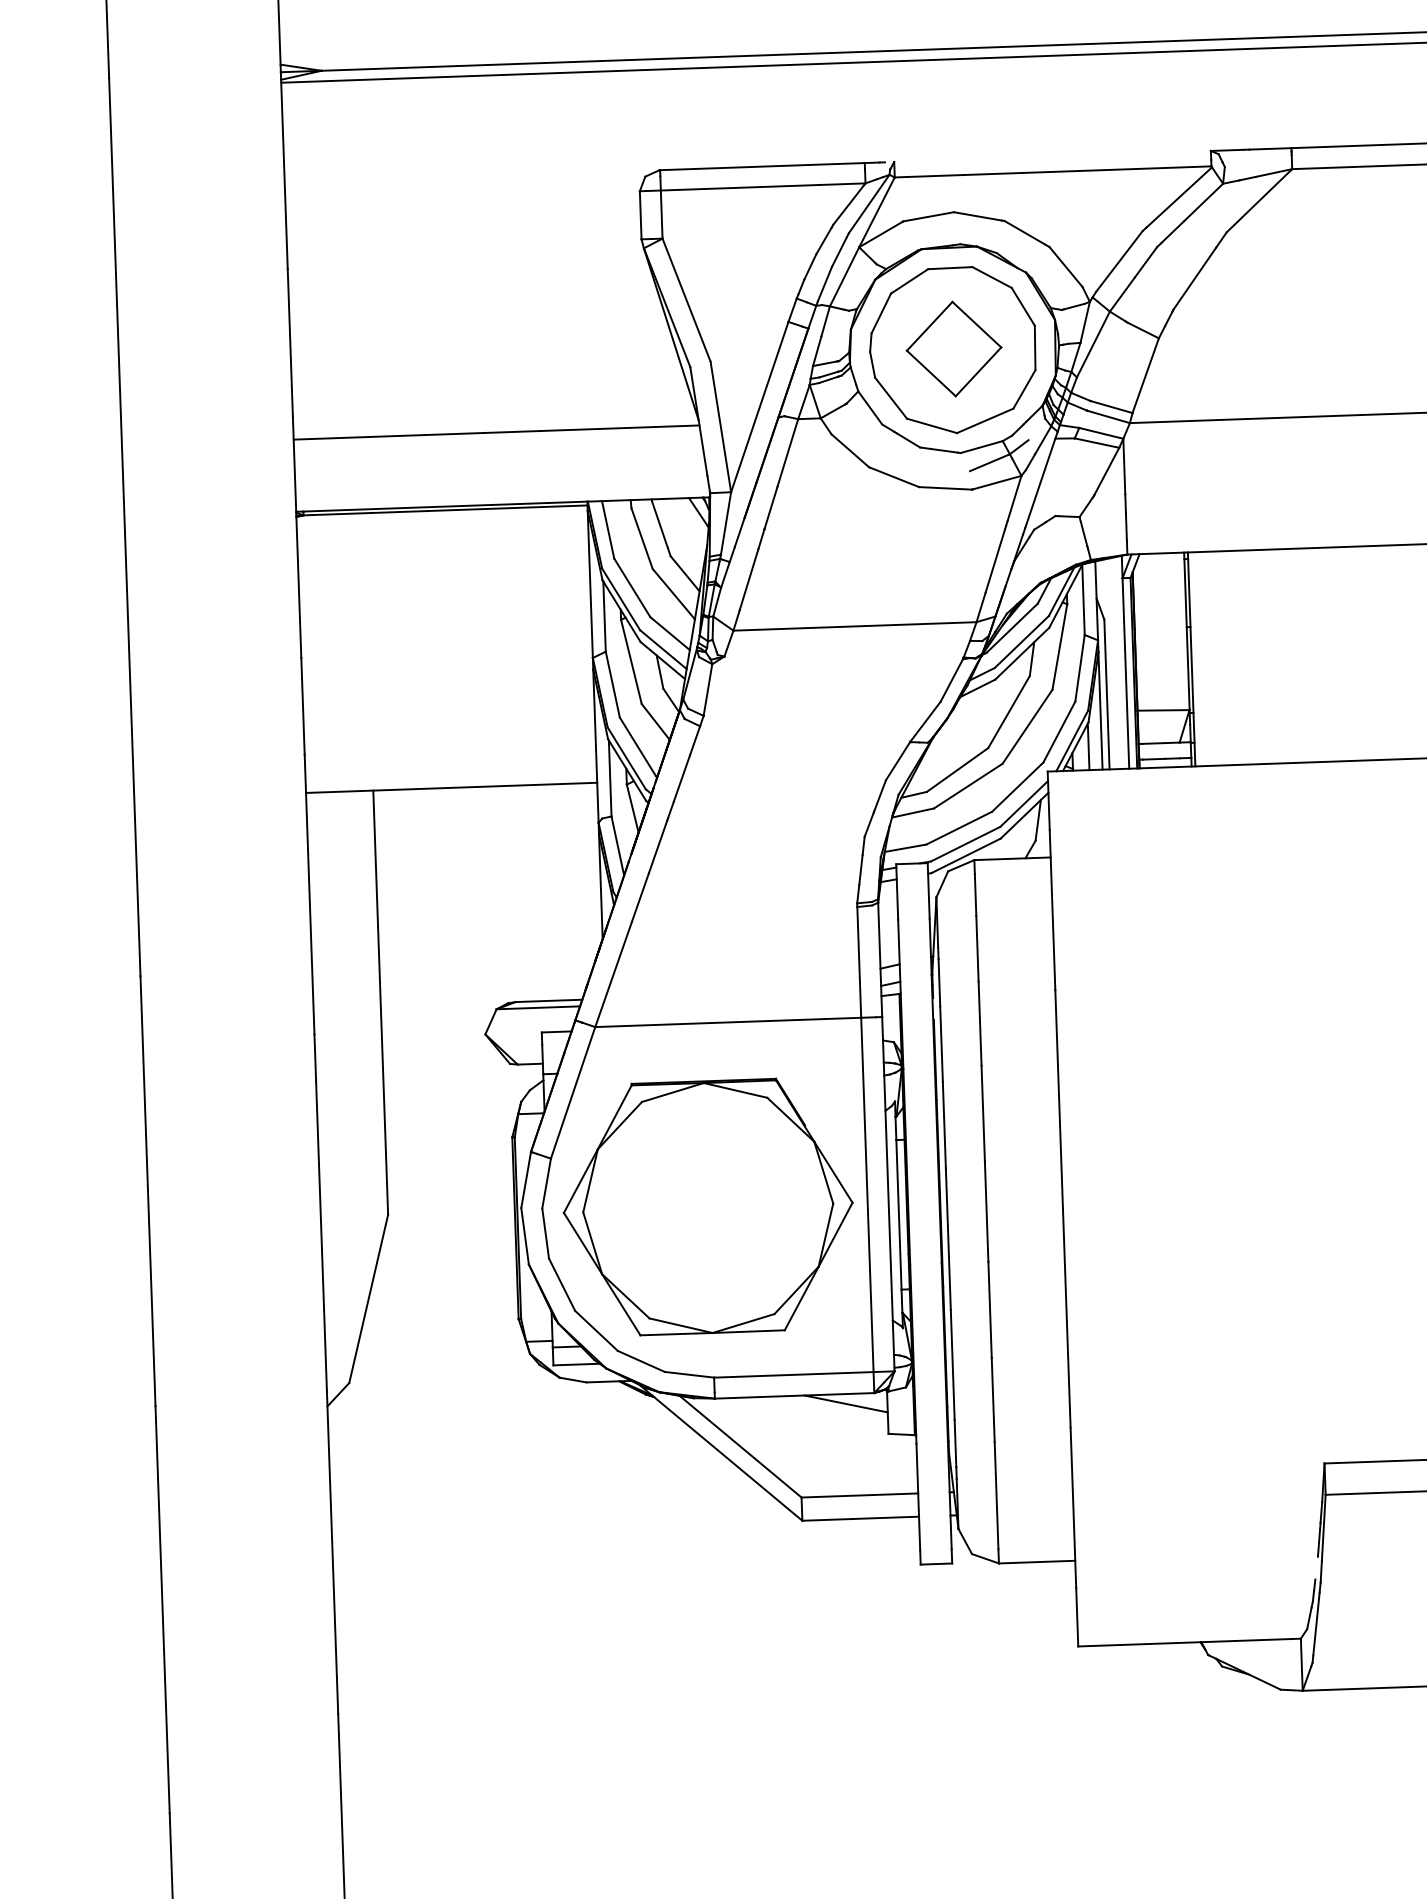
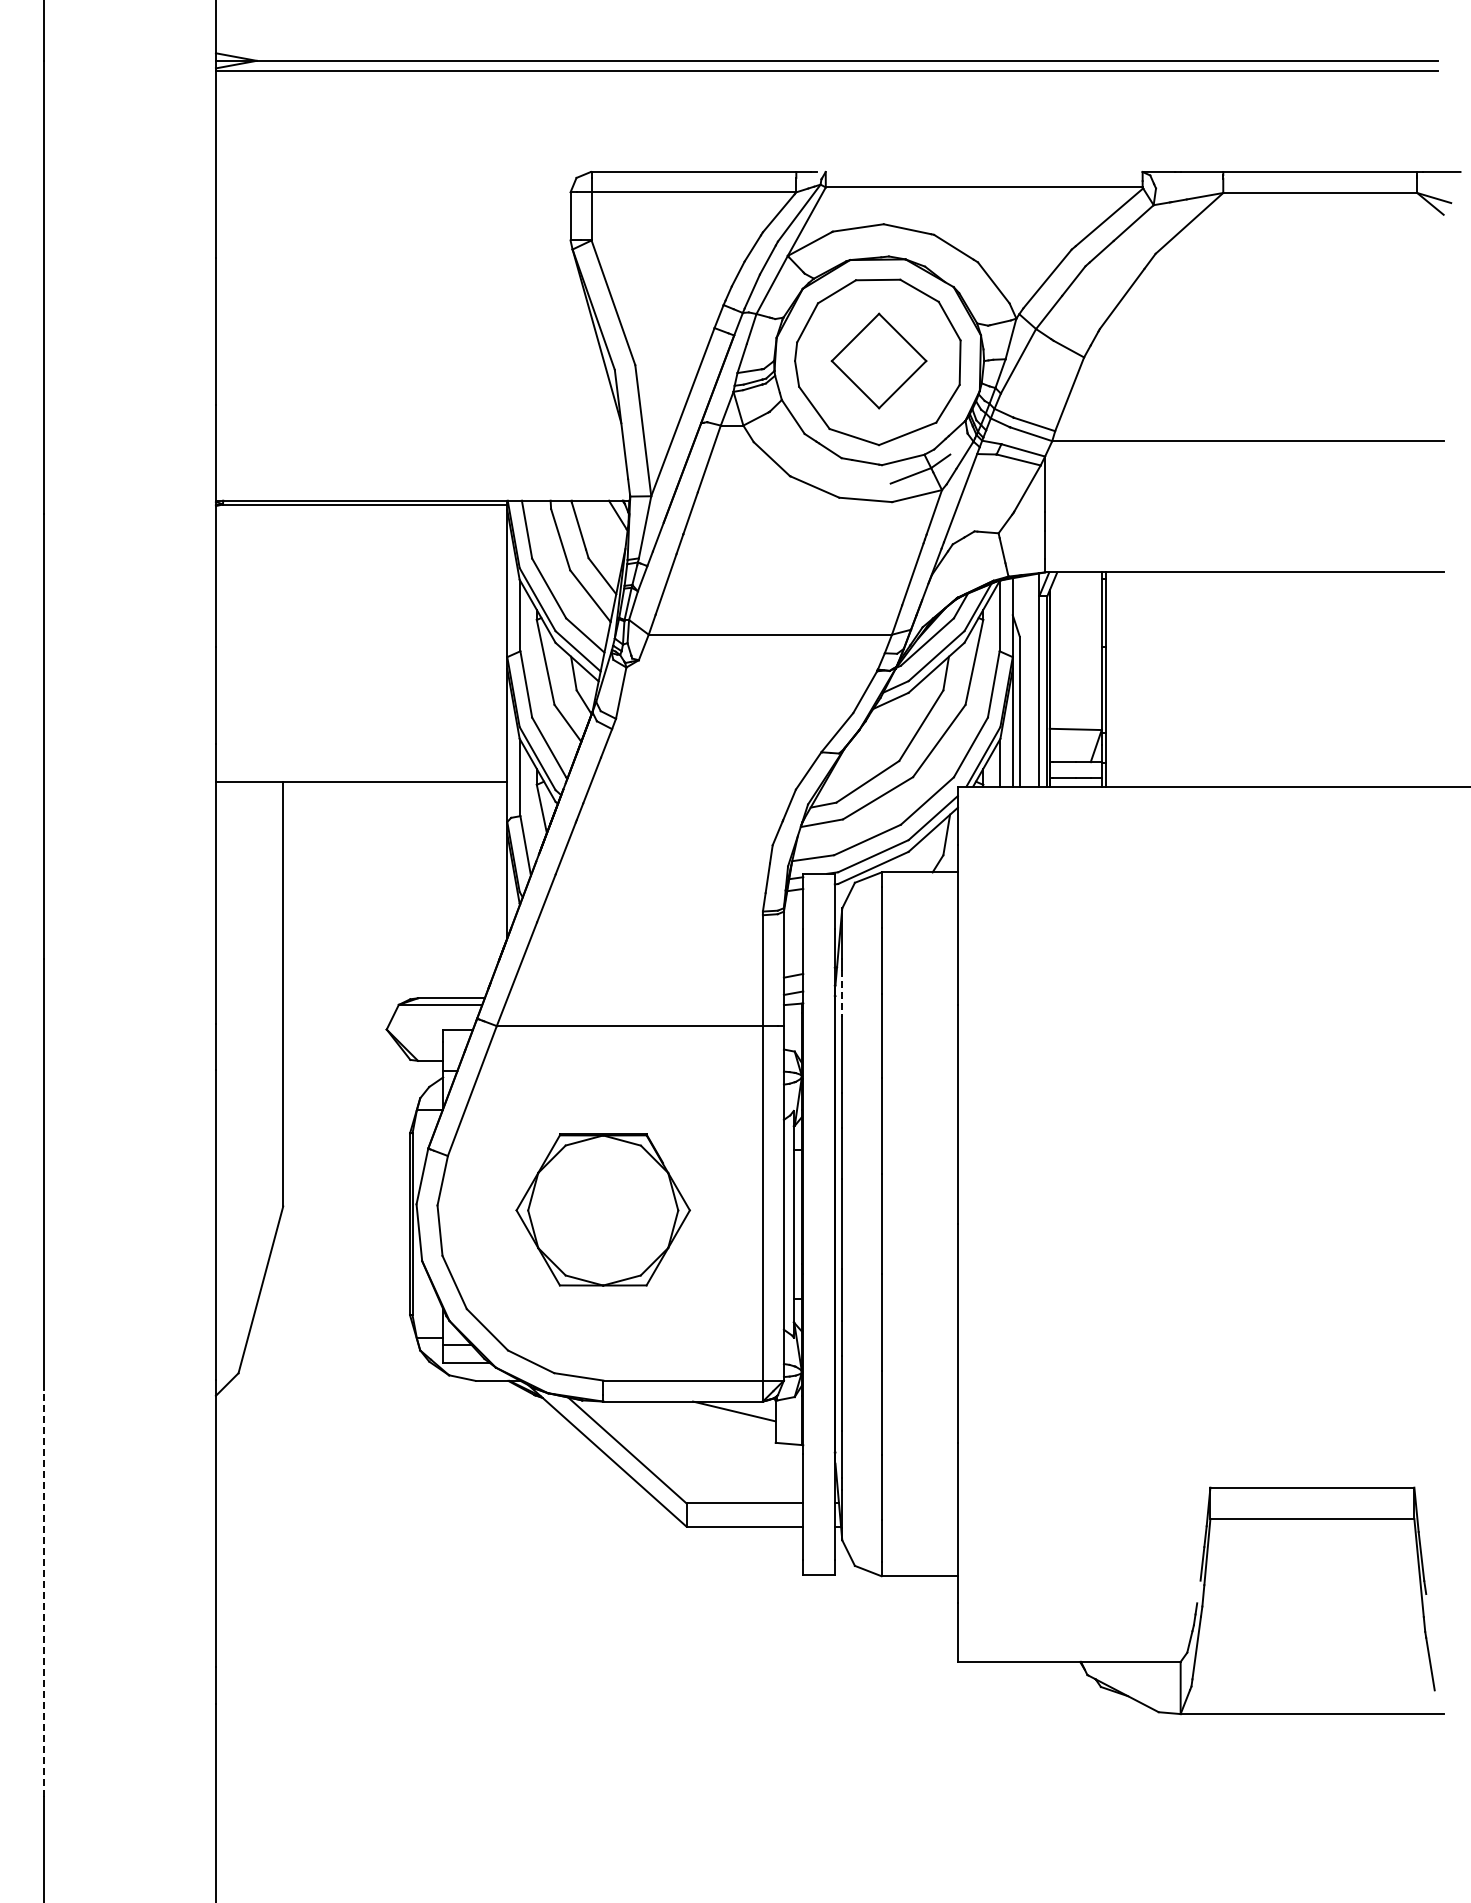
line: (496, 432) -> (418, 428), removed
line: (939, 982) -> (842, 993), solid -> dashed
part: (707, 1206) -> (602, 1209), size x0.6
line: (163, 1609) -> (44, 1593), solid -> dashed

